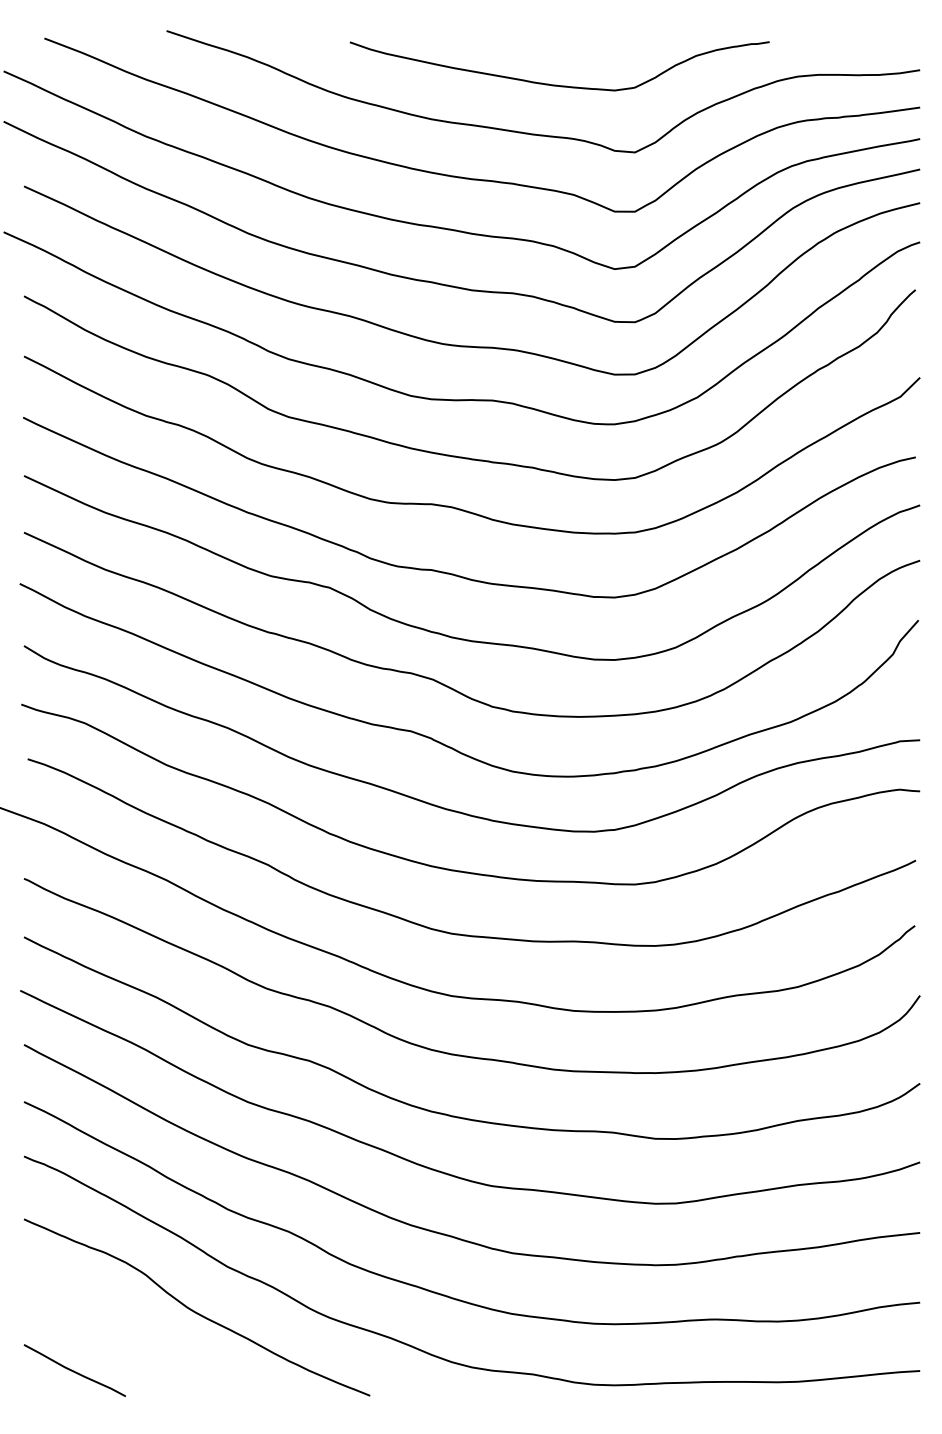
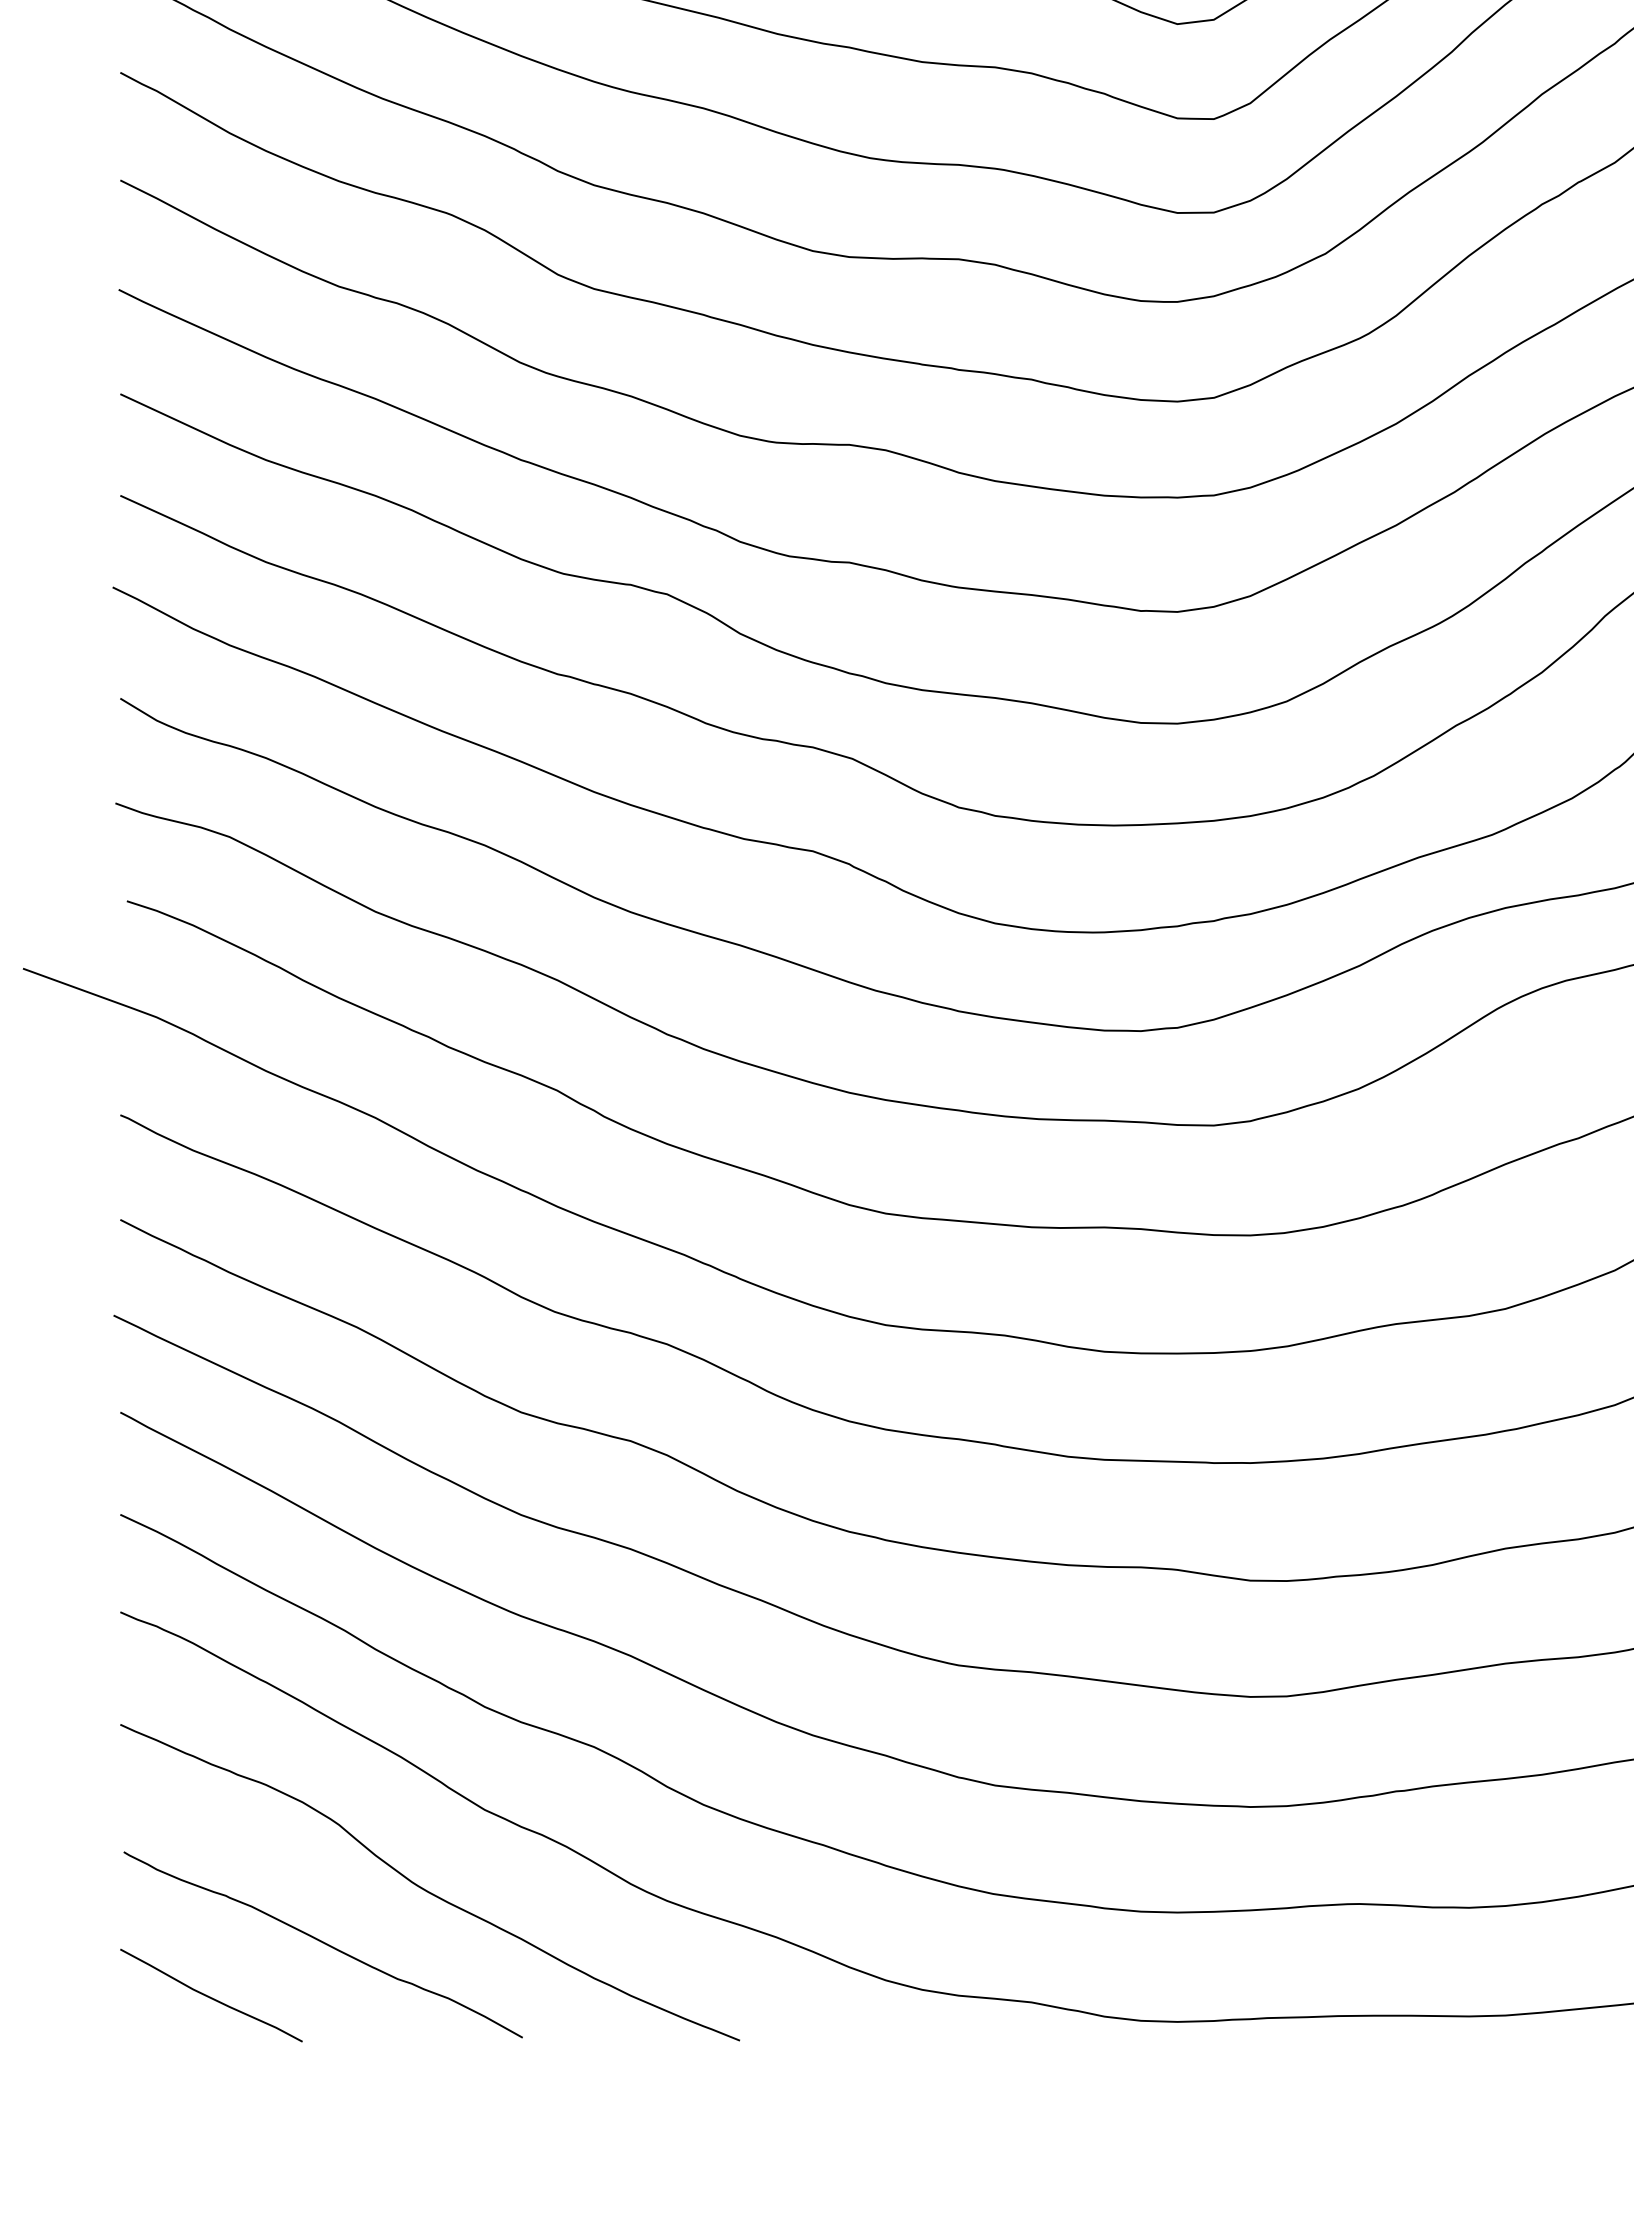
curve: (137, 1341) -> (323, 1943), added

